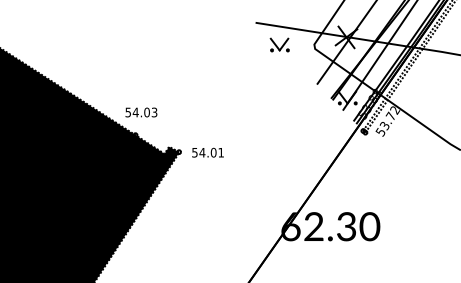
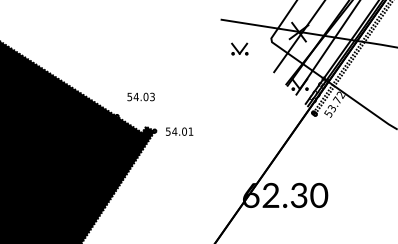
part: (279, 44) -> (239, 48), moved
text: (141, 112) -> (141, 96), moved

